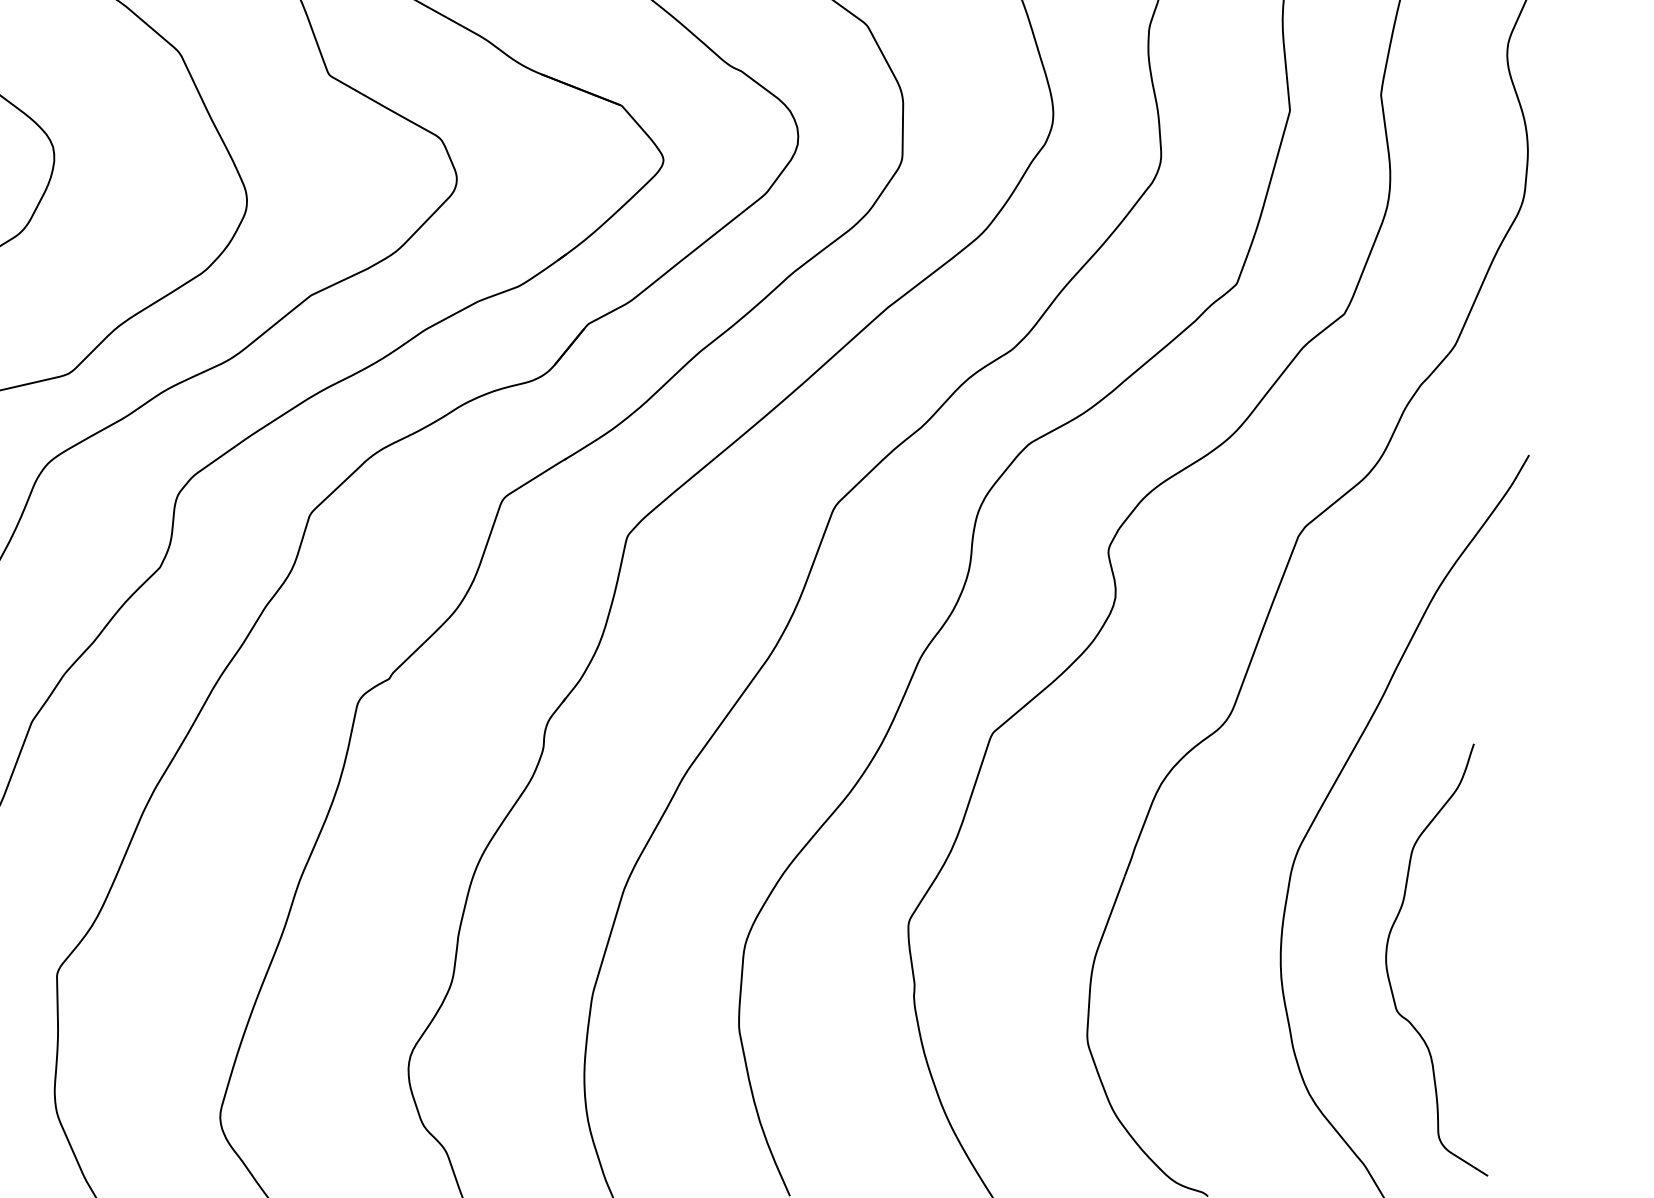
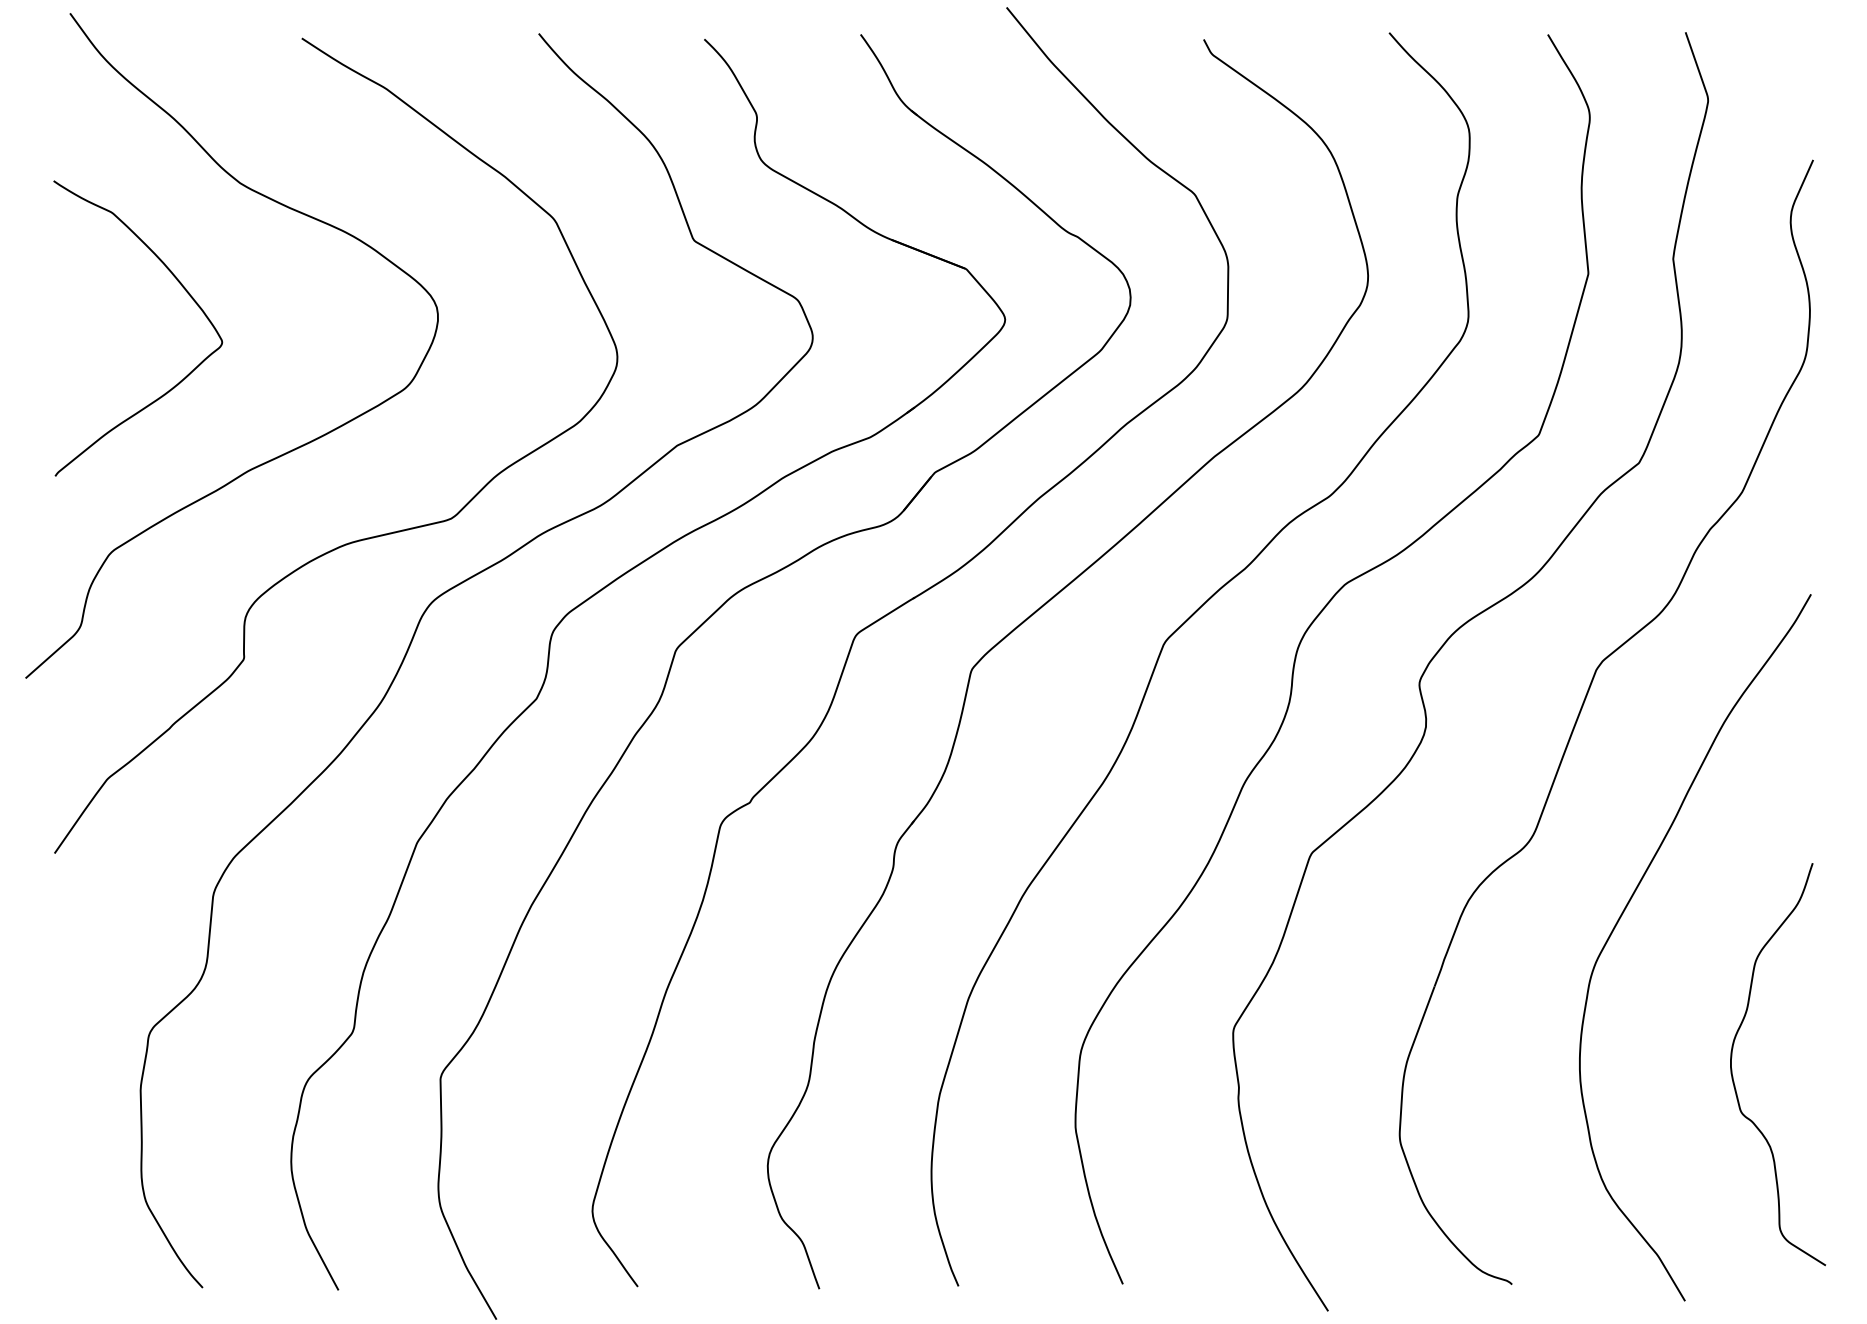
curve: (1387, 965) -> (1732, 1069), moved

